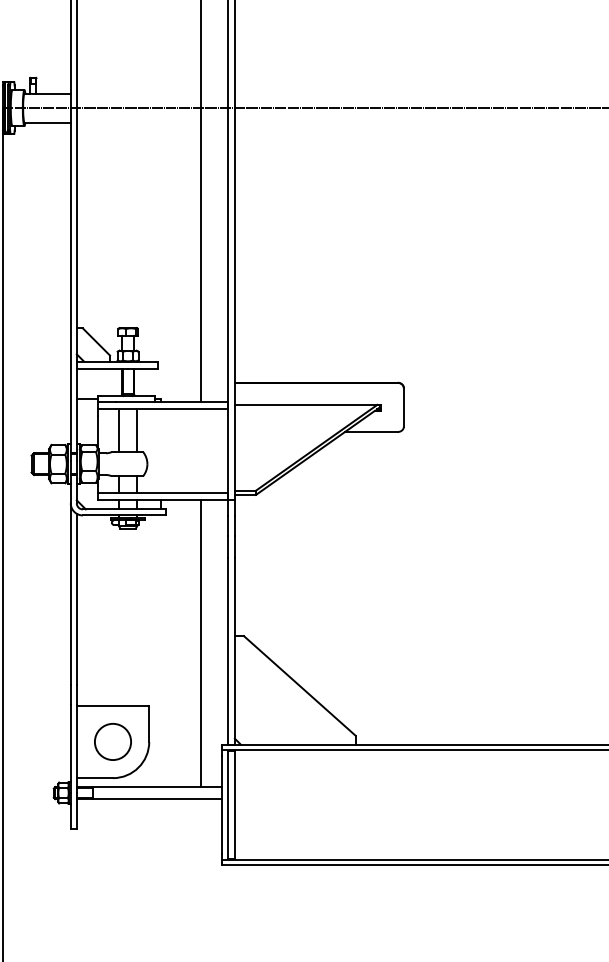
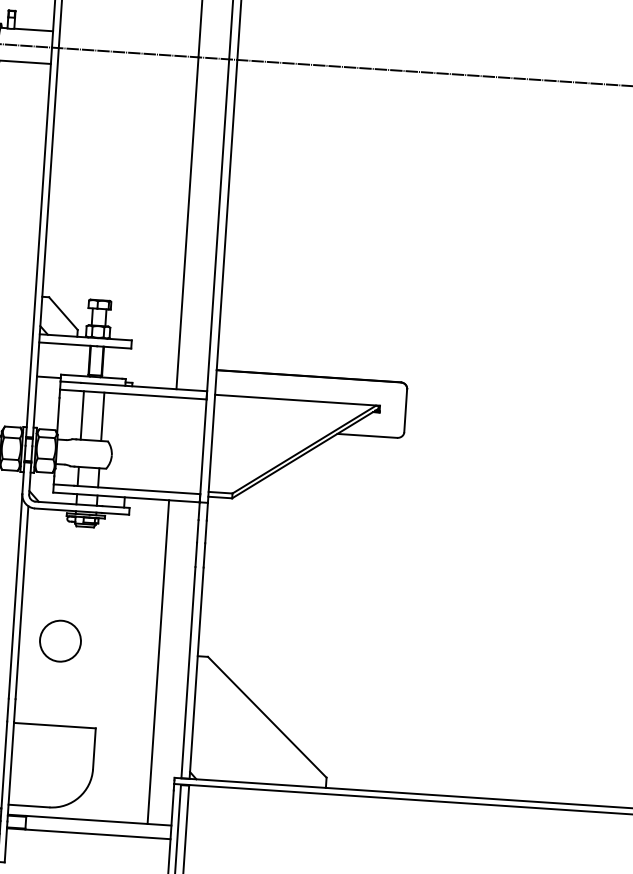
circle: (112, 741) -> (59, 640), moved

